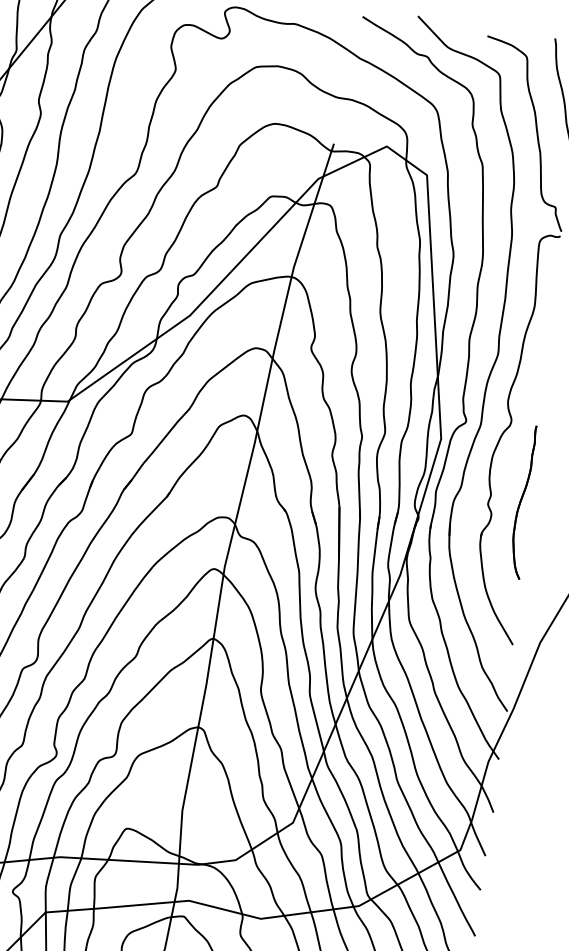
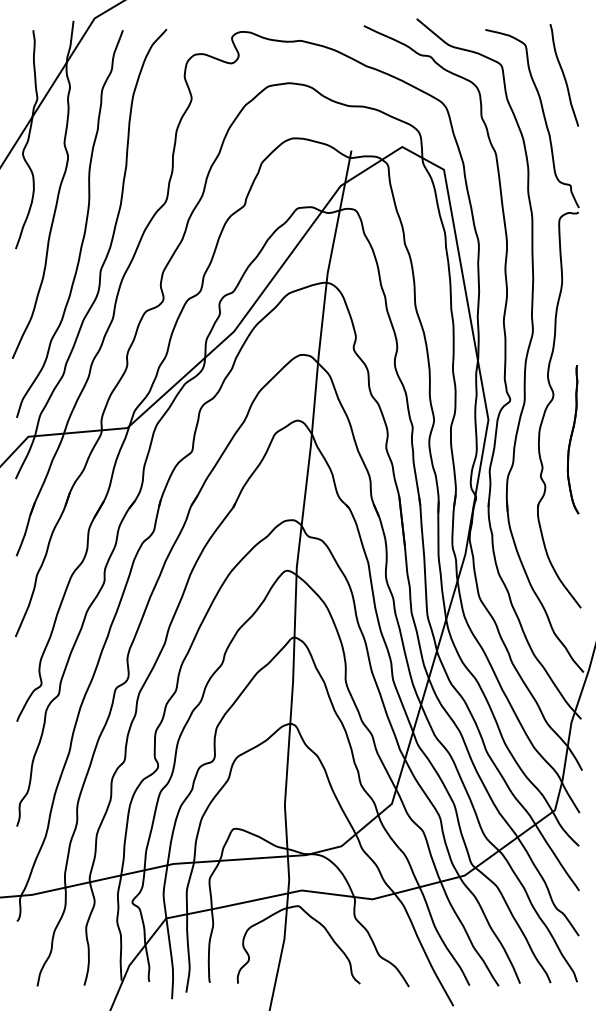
part: (522, 501) -> (572, 439), moved

